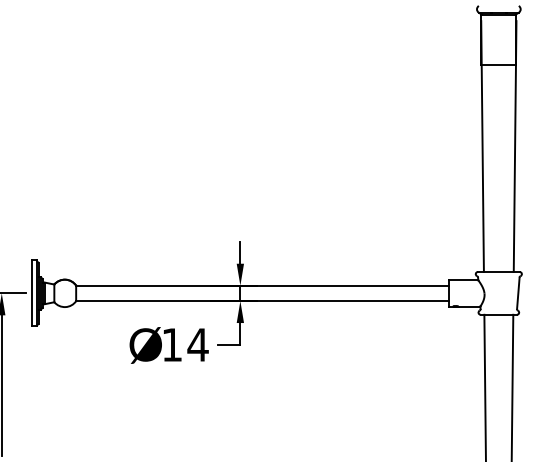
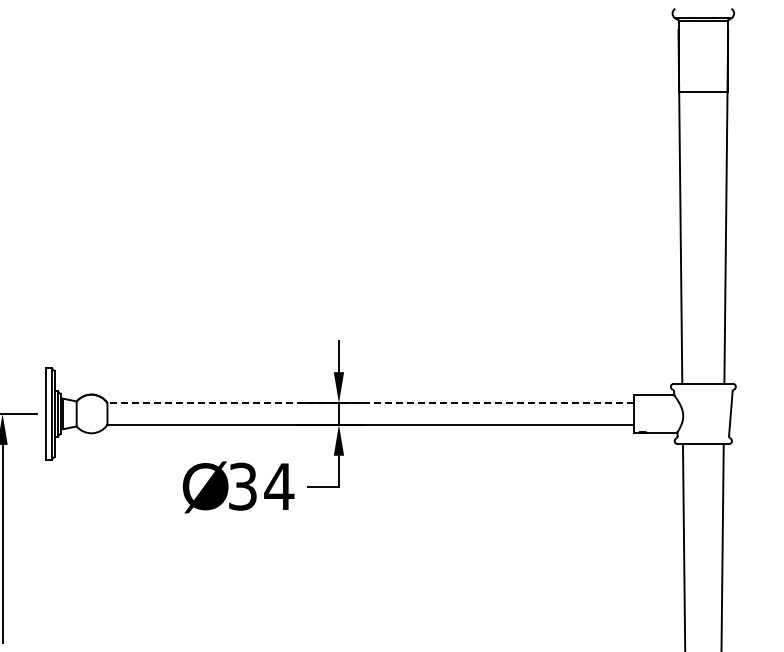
line: (262, 285) -> (370, 403), solid -> dashed
text: (171, 344) -> (242, 486), 14 -> 34

